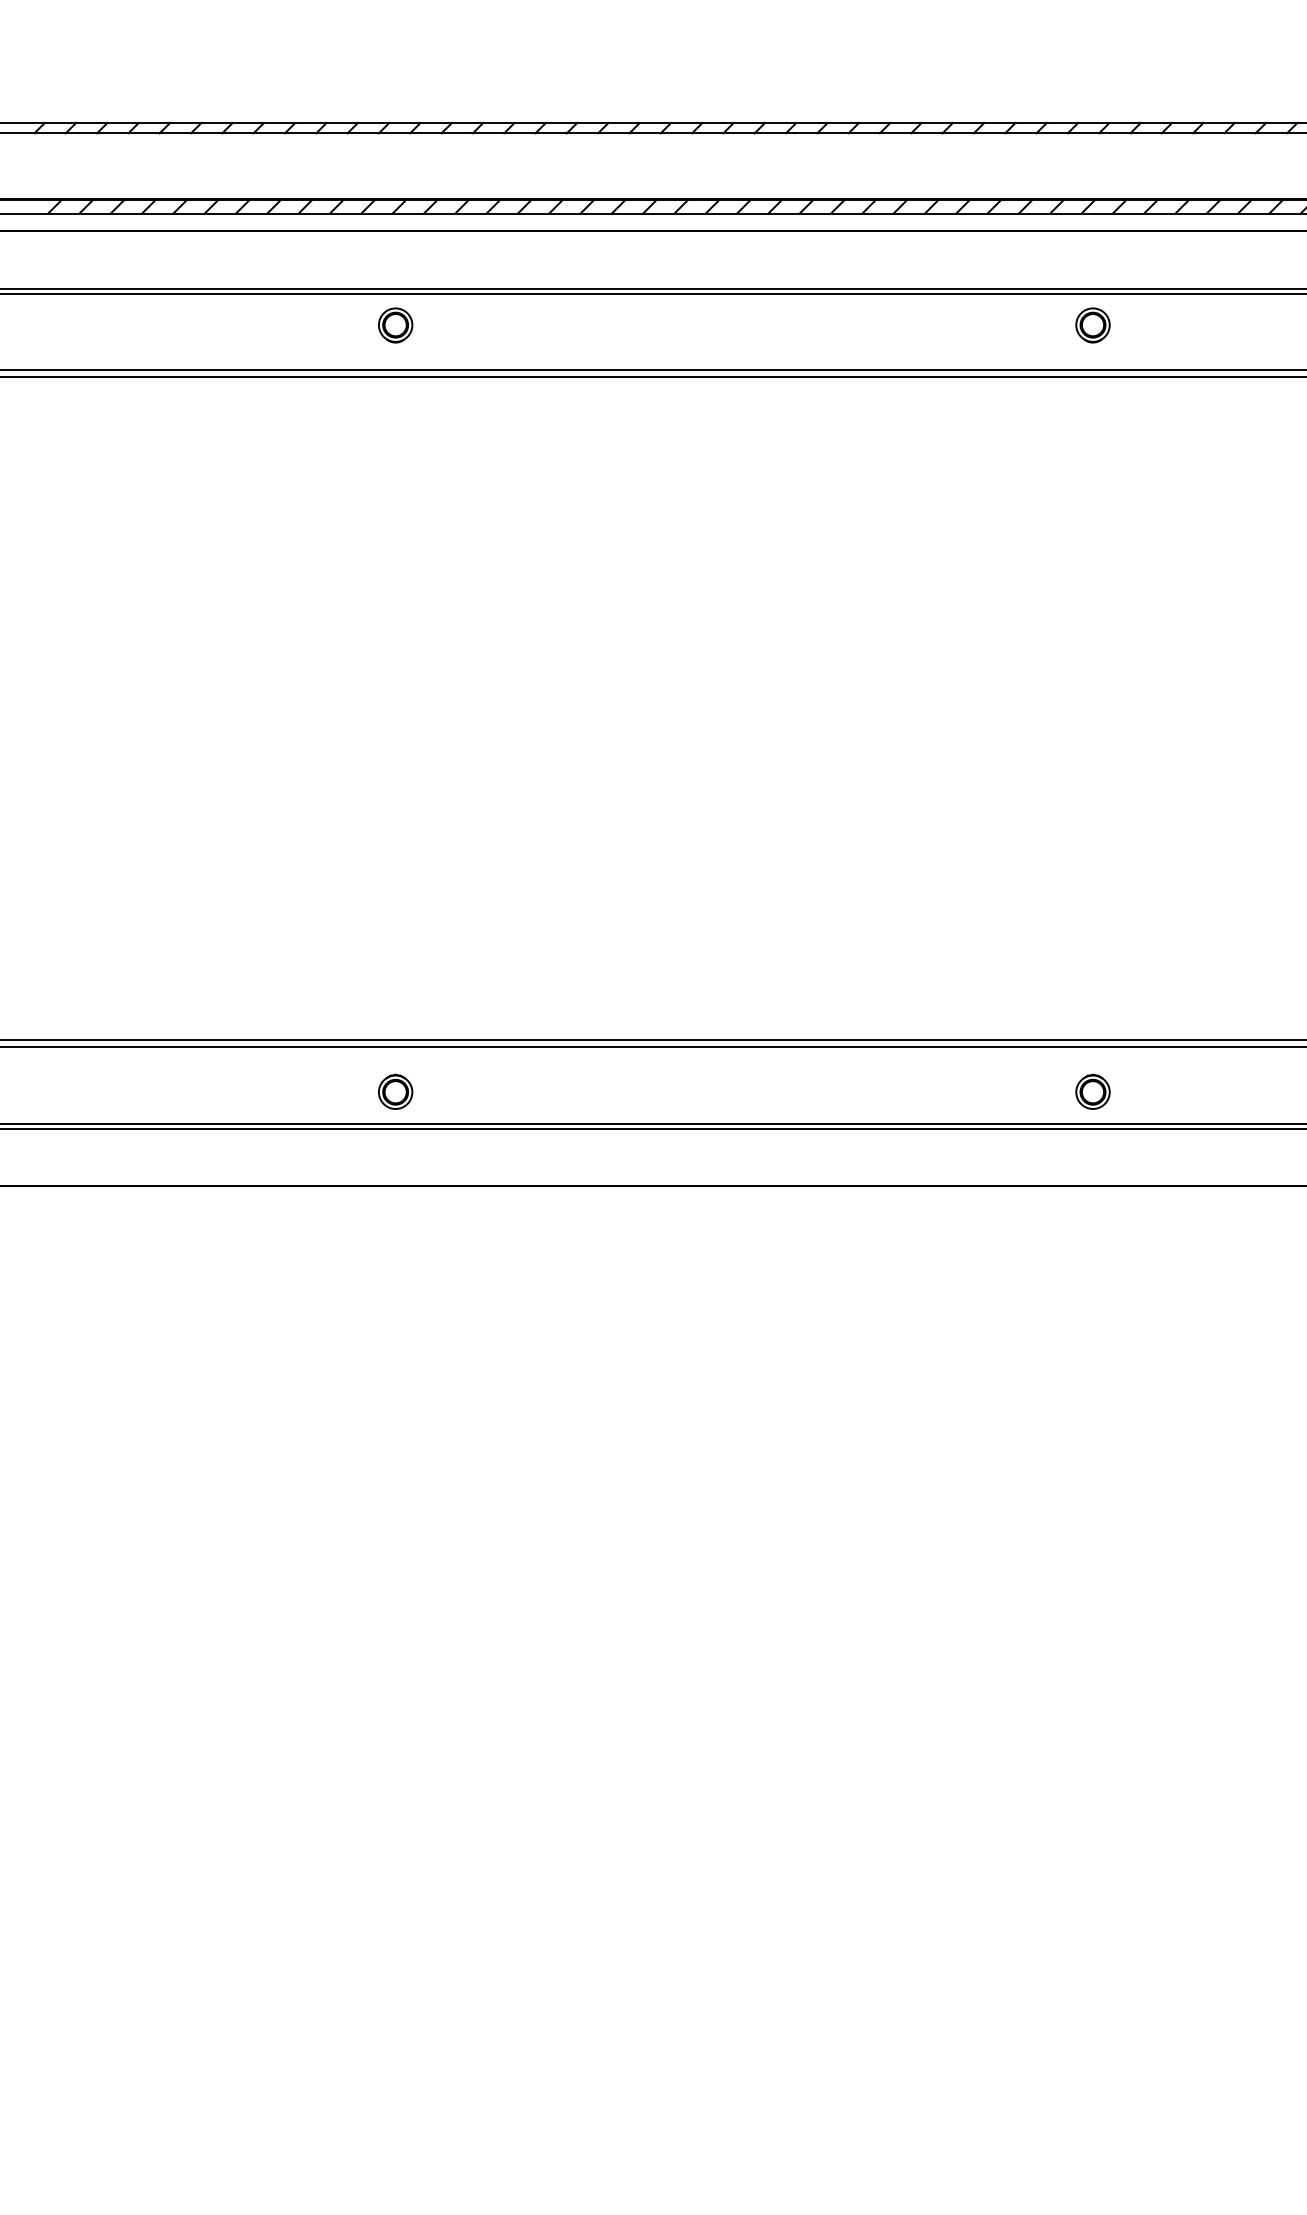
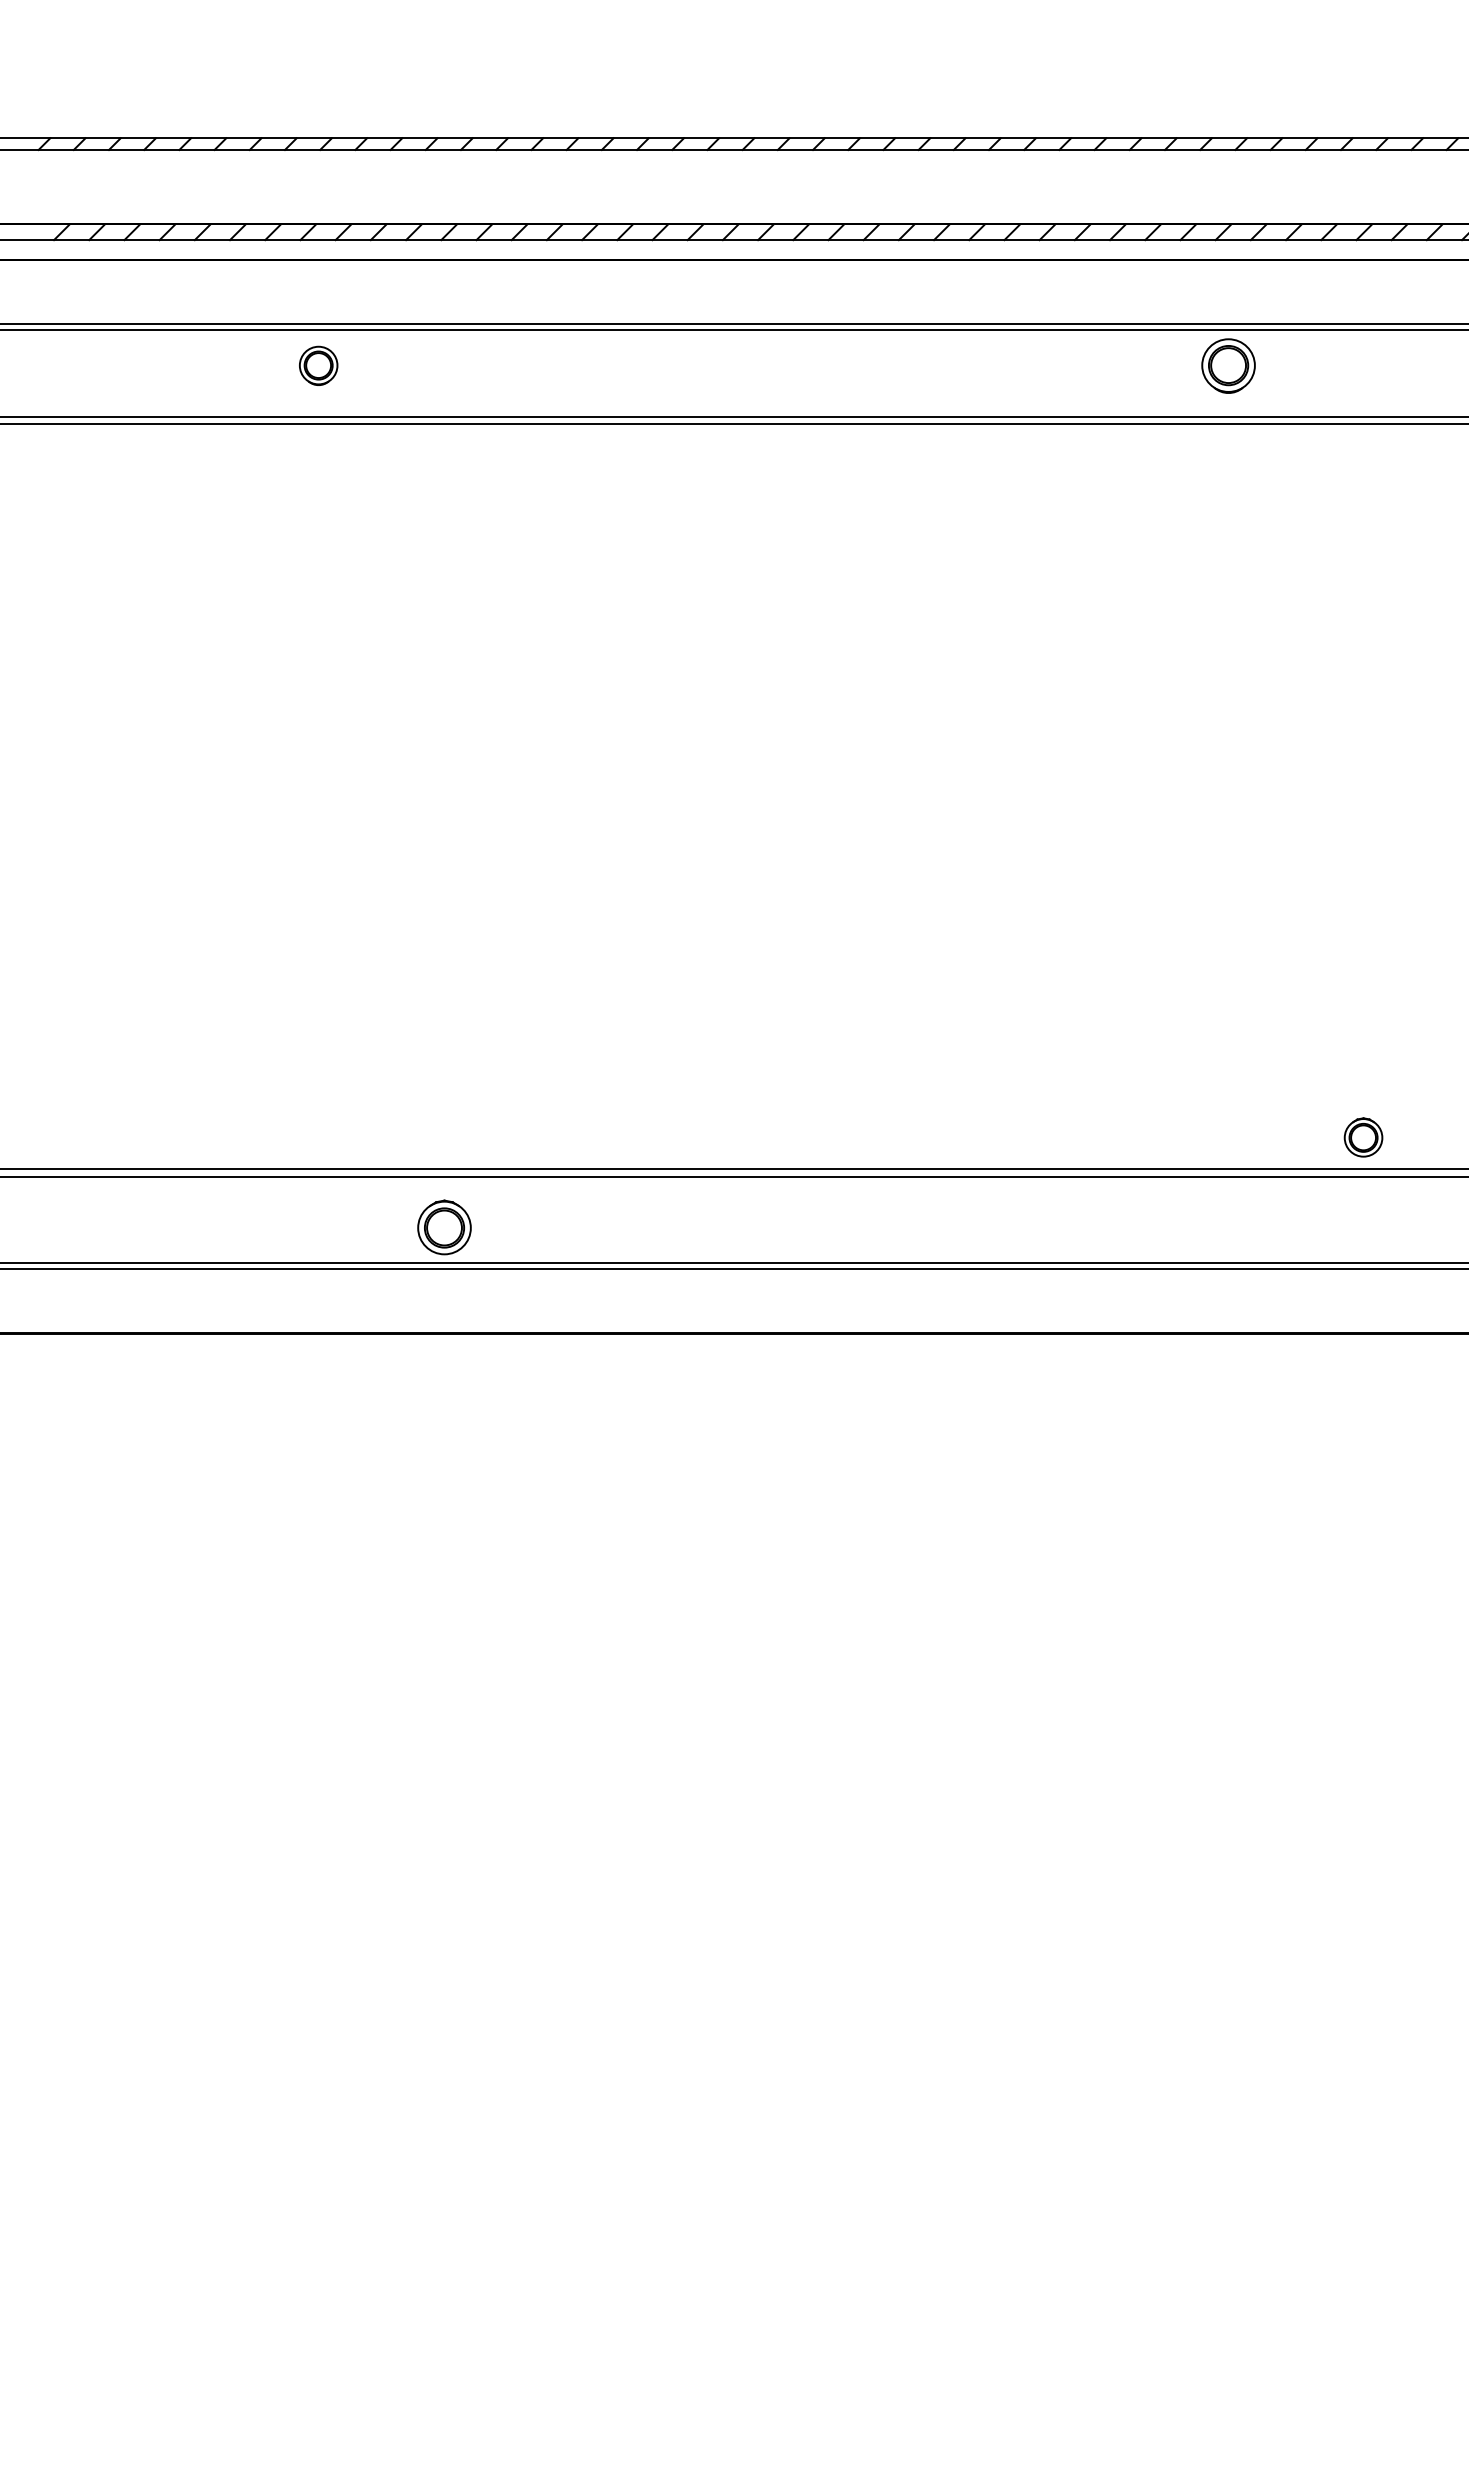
part: (395, 325) -> (318, 365), moved
part: (1092, 325) -> (1228, 365), size x1.4
part: (395, 1091) -> (444, 1227), size x1.4
part: (1092, 1091) -> (1363, 1137), moved

